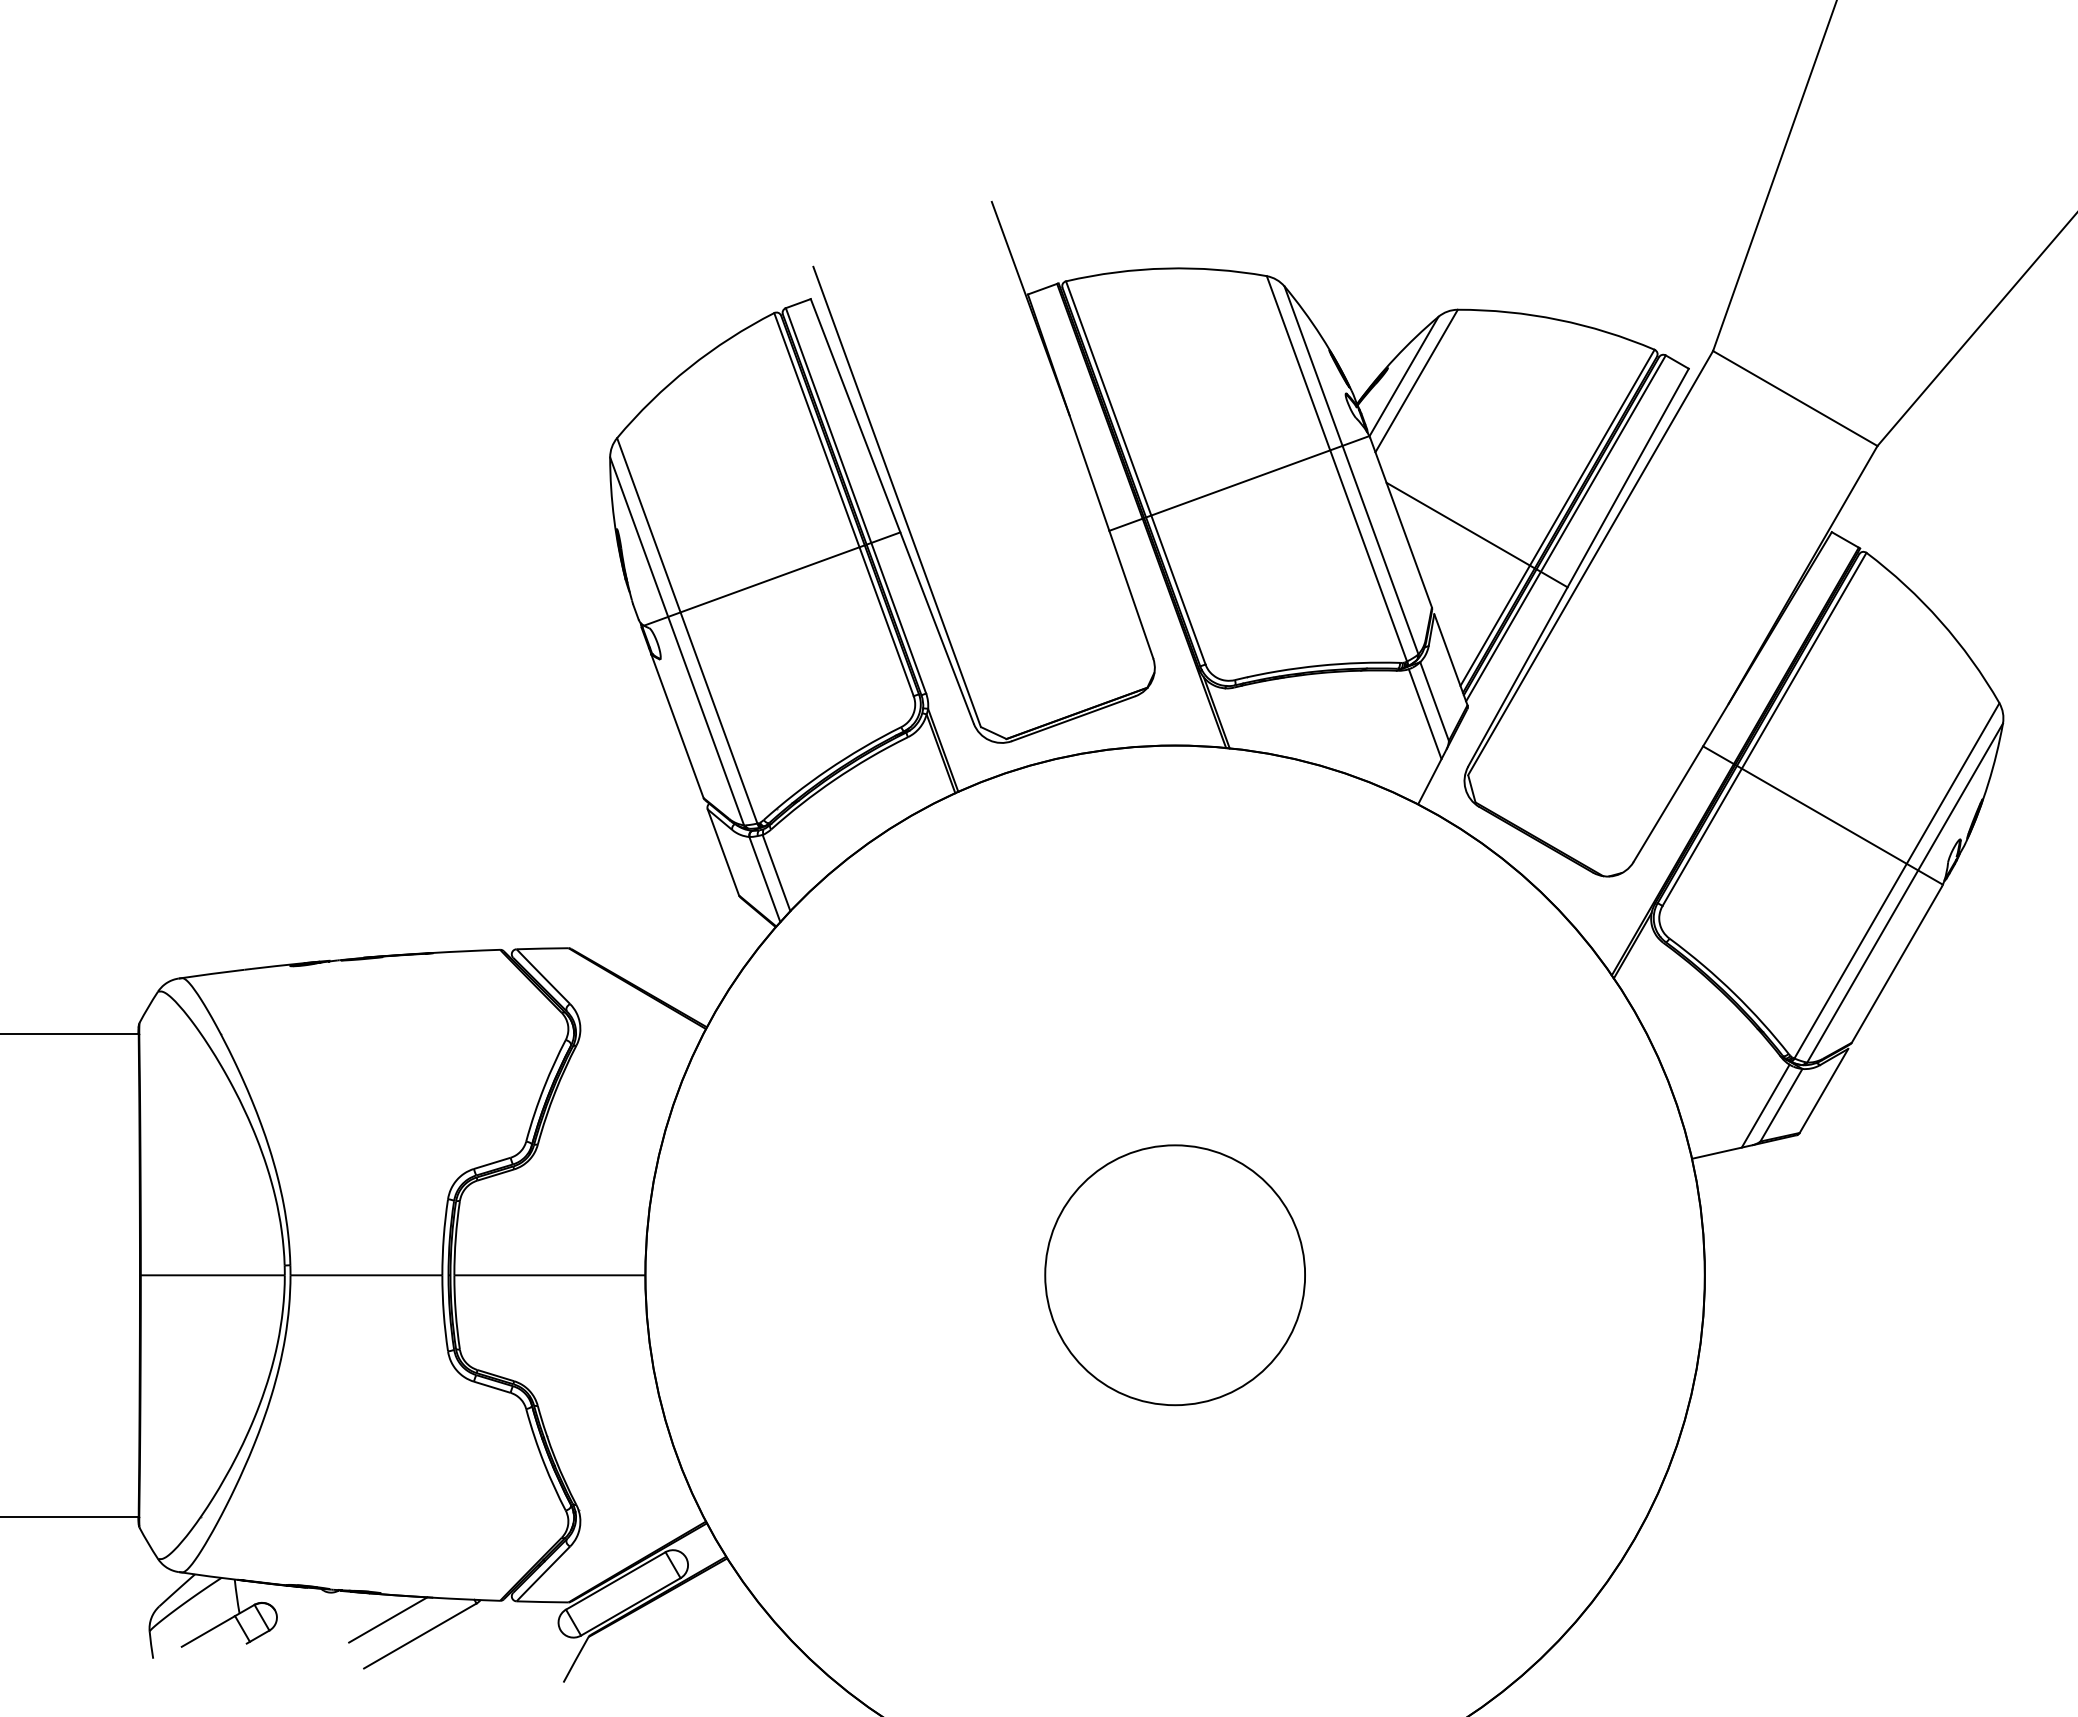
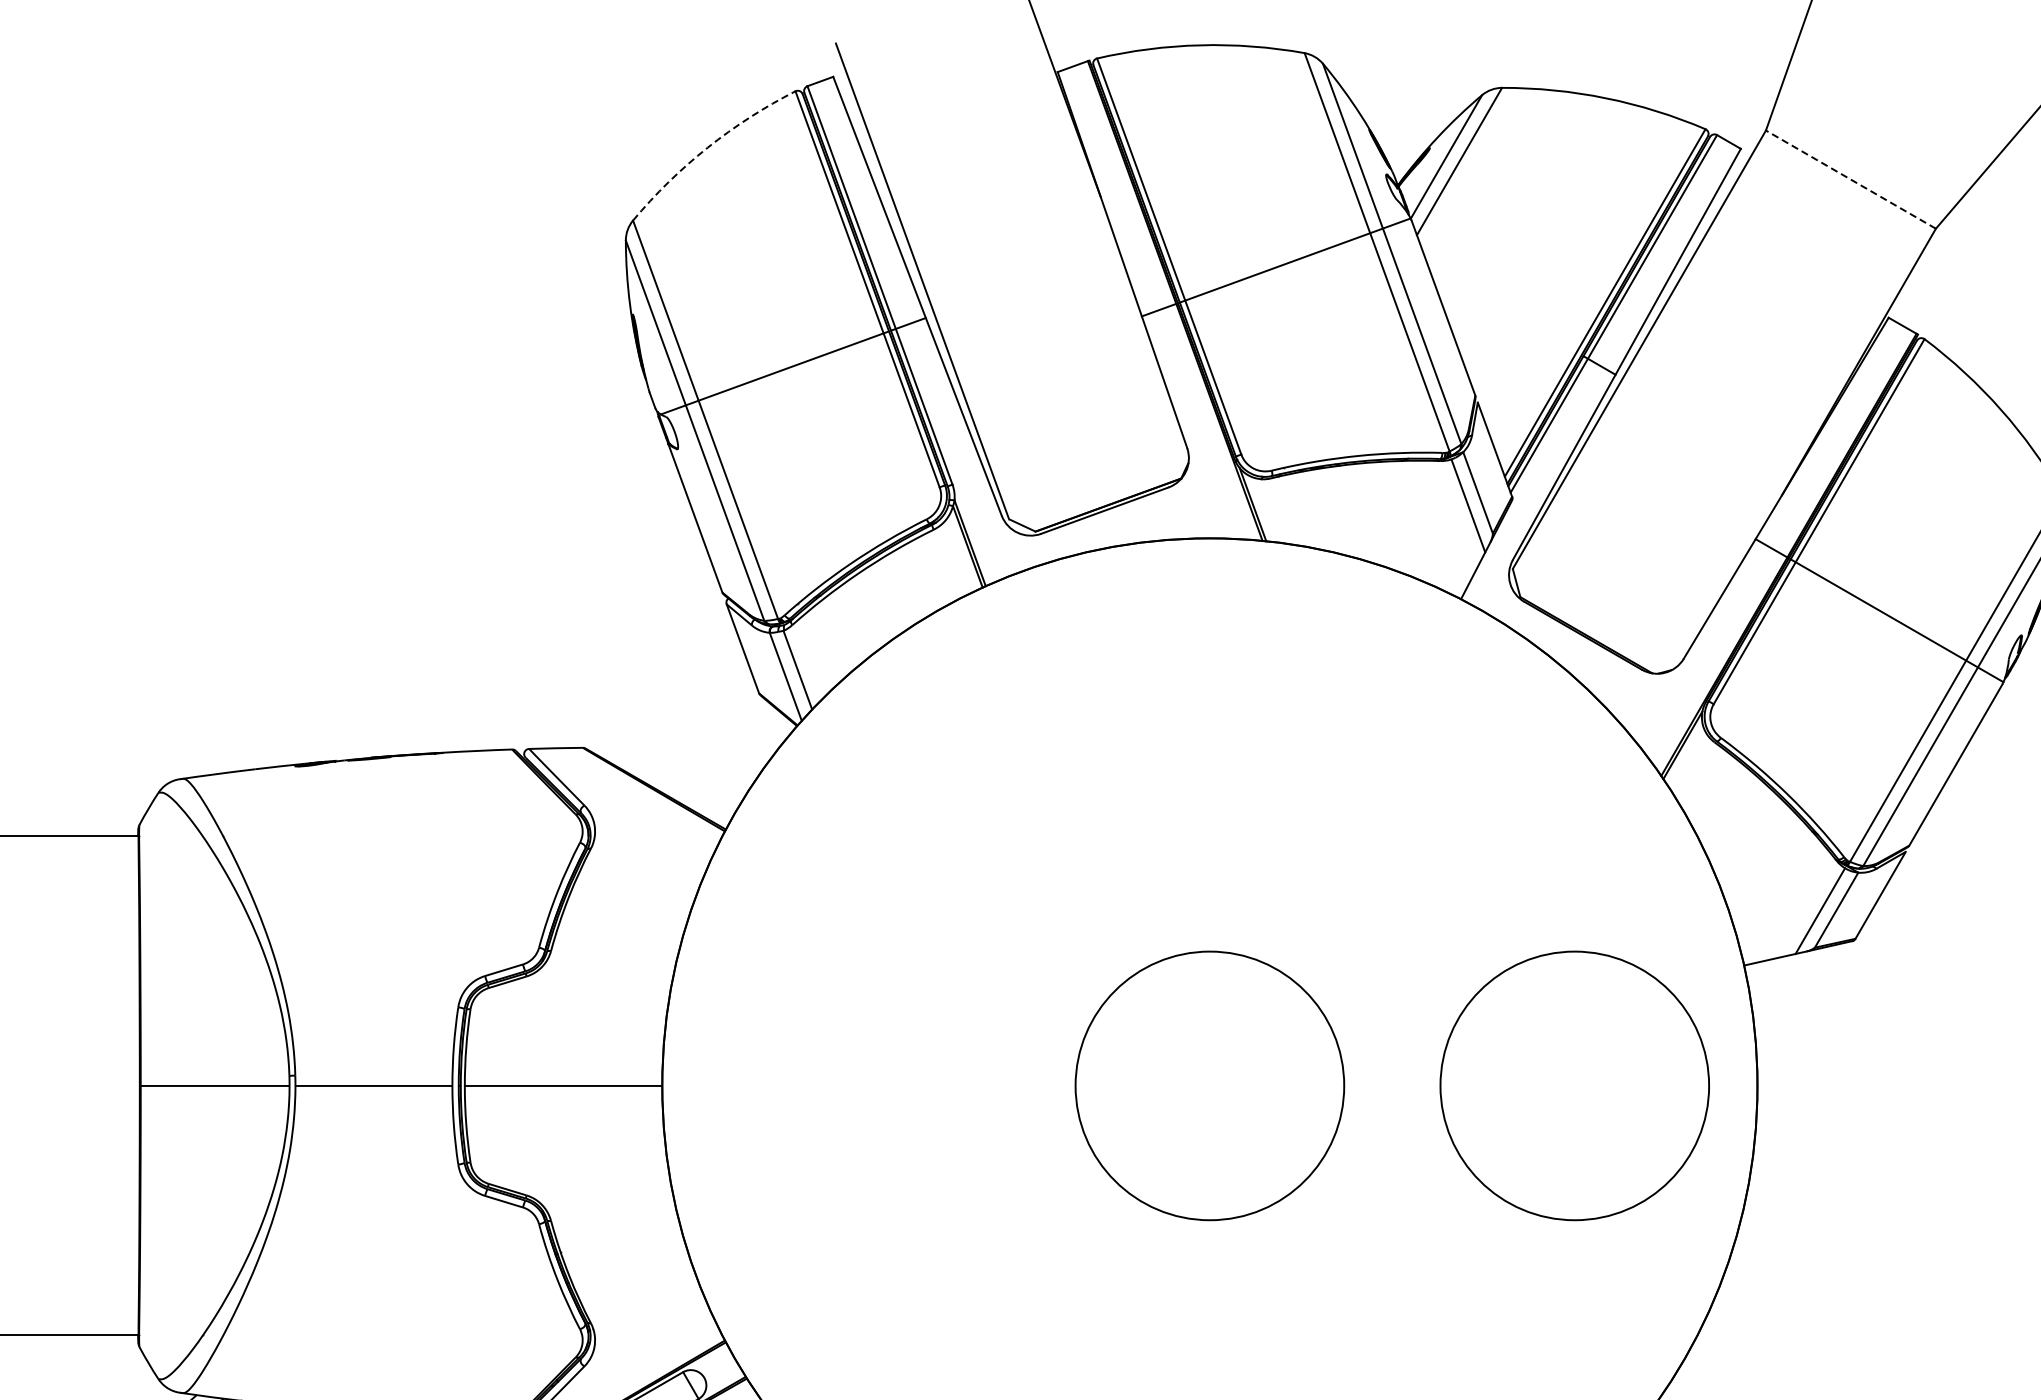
arc: (689, 367) -> (707, 147), solid -> dashed
line: (1795, 398) -> (1851, 179), solid -> dashed
line: (1460, 525) -> (1504, 310), removed
circle: (1527, 1275) -> (1574, 1086), added

